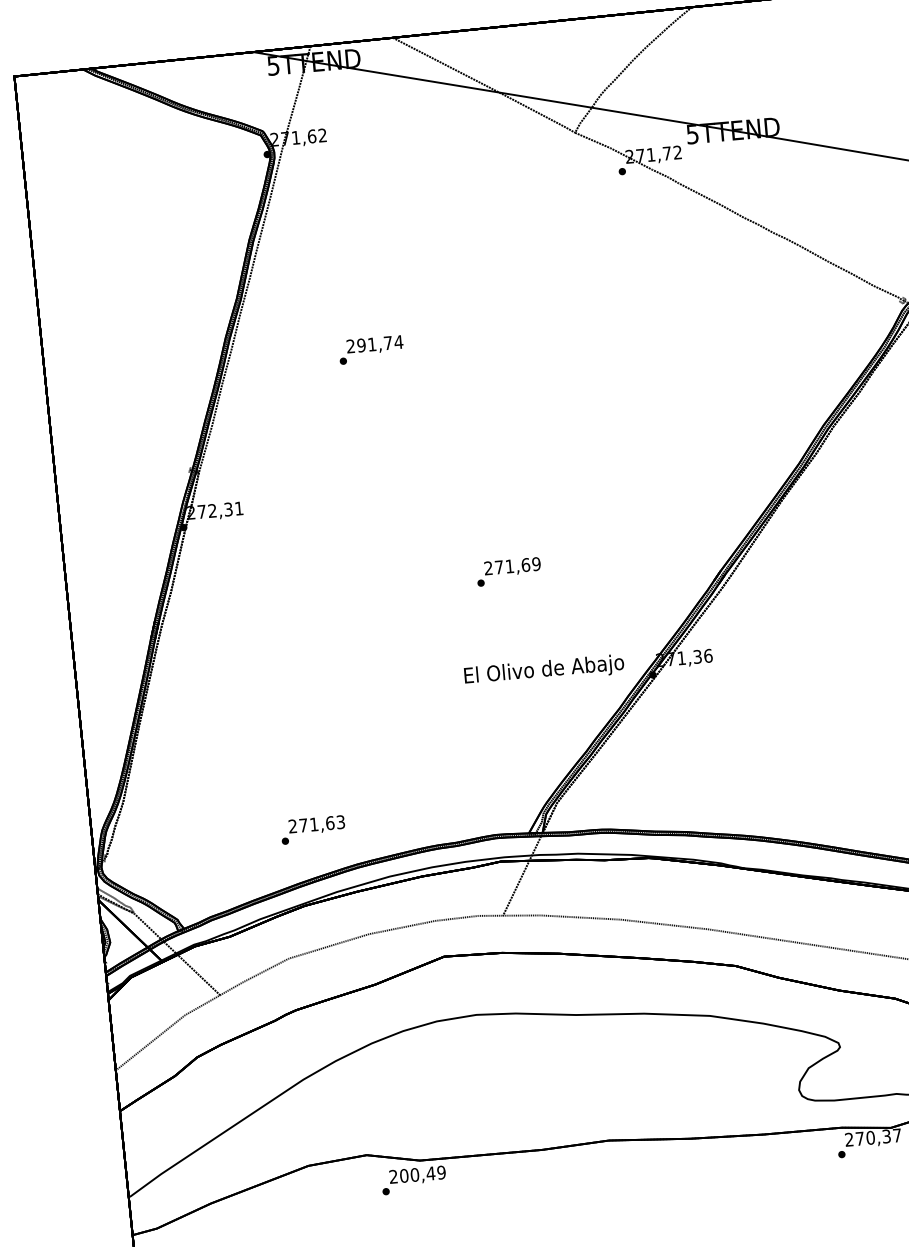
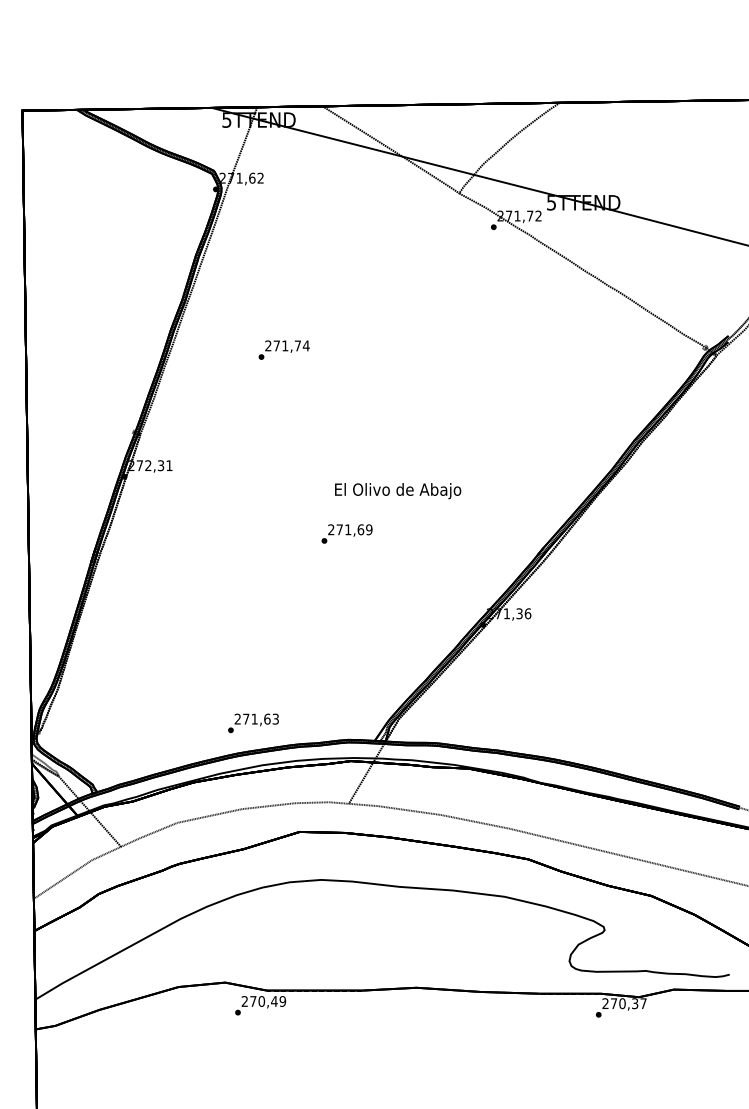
text: (361, 344) -> (276, 345), 291,74 -> 271,74
text: (508, 571) -> (346, 533), moved
text: (544, 671) -> (398, 491), moved
text: (313, 830) -> (253, 723), moved
text: (404, 1175) -> (253, 1001), 200,49 -> 270,49

